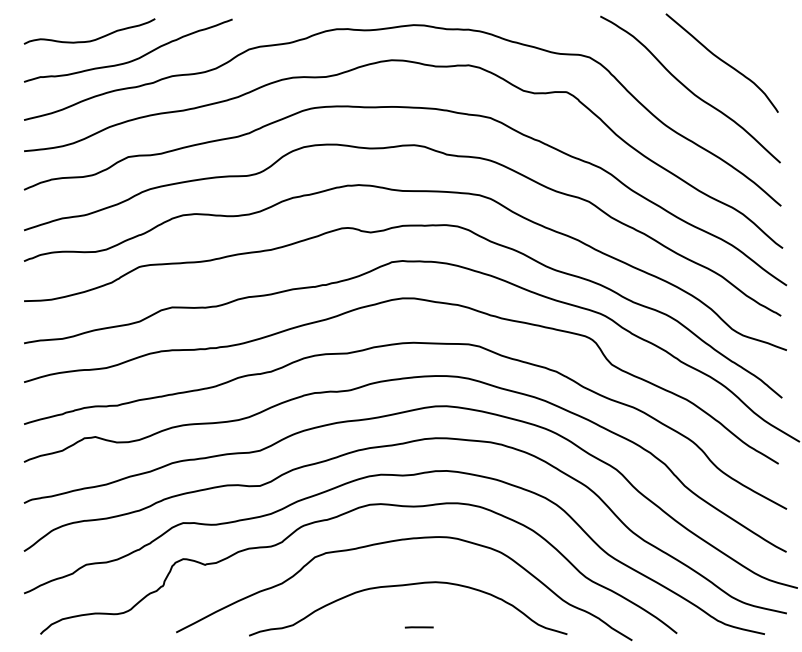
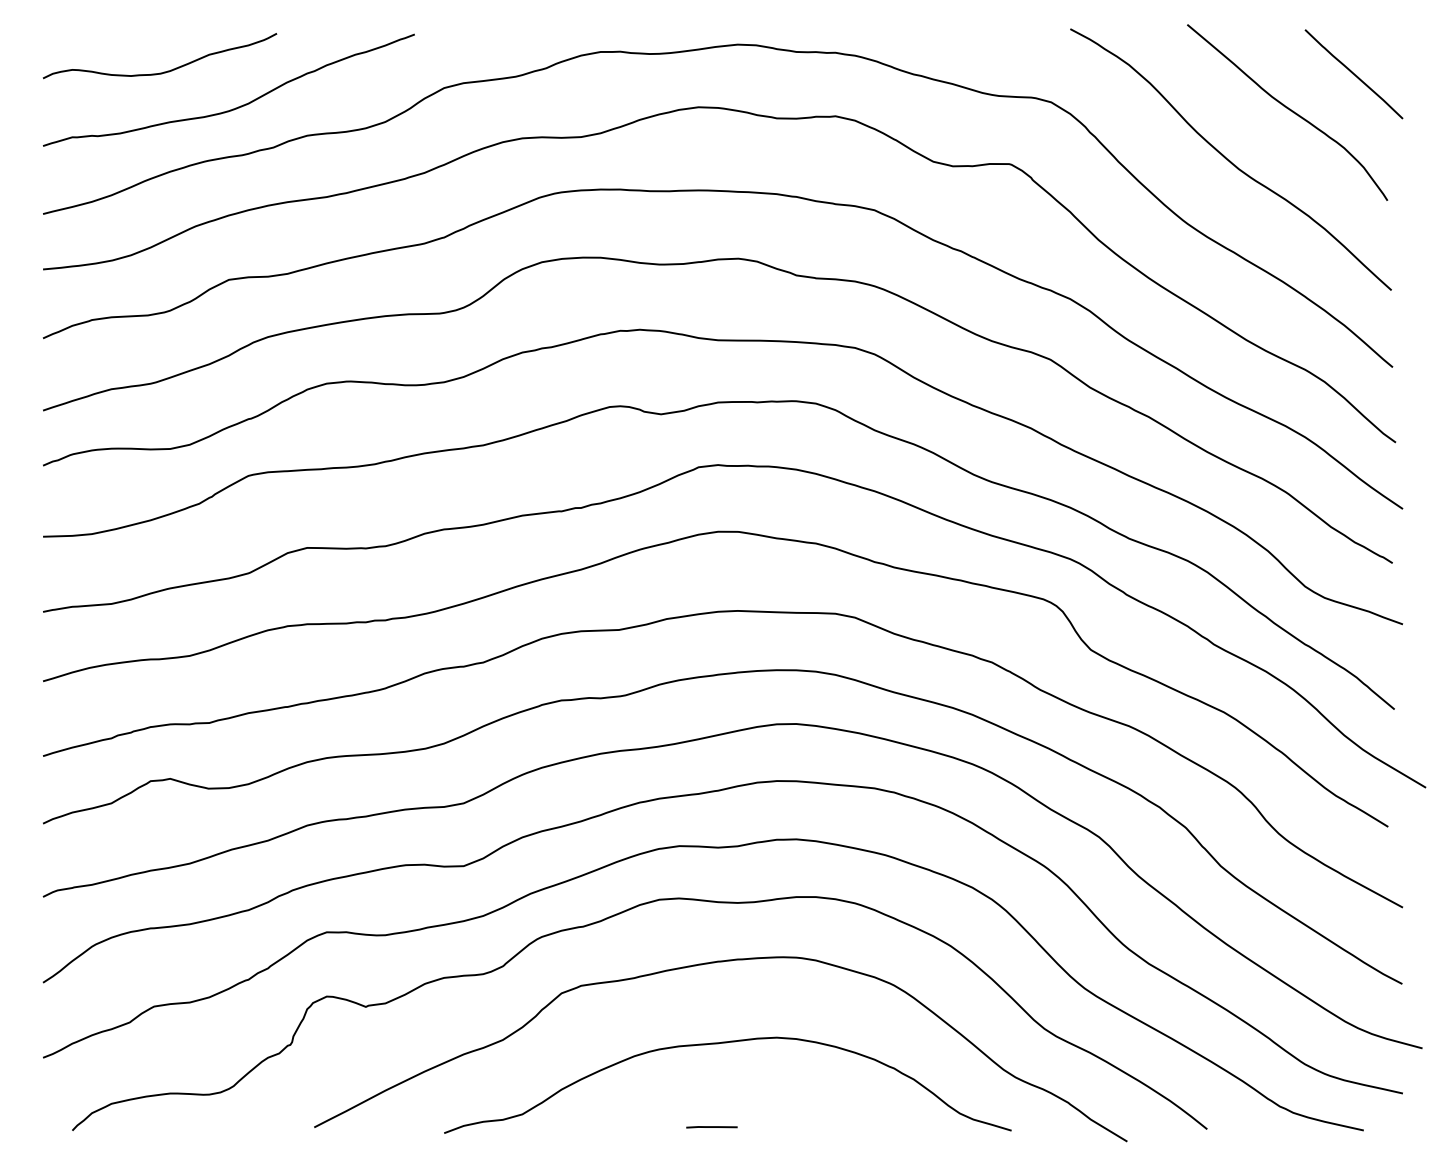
line: (759, 41) -> (1354, 73), added
line: (418, 627) -> (710, 1127), moved

